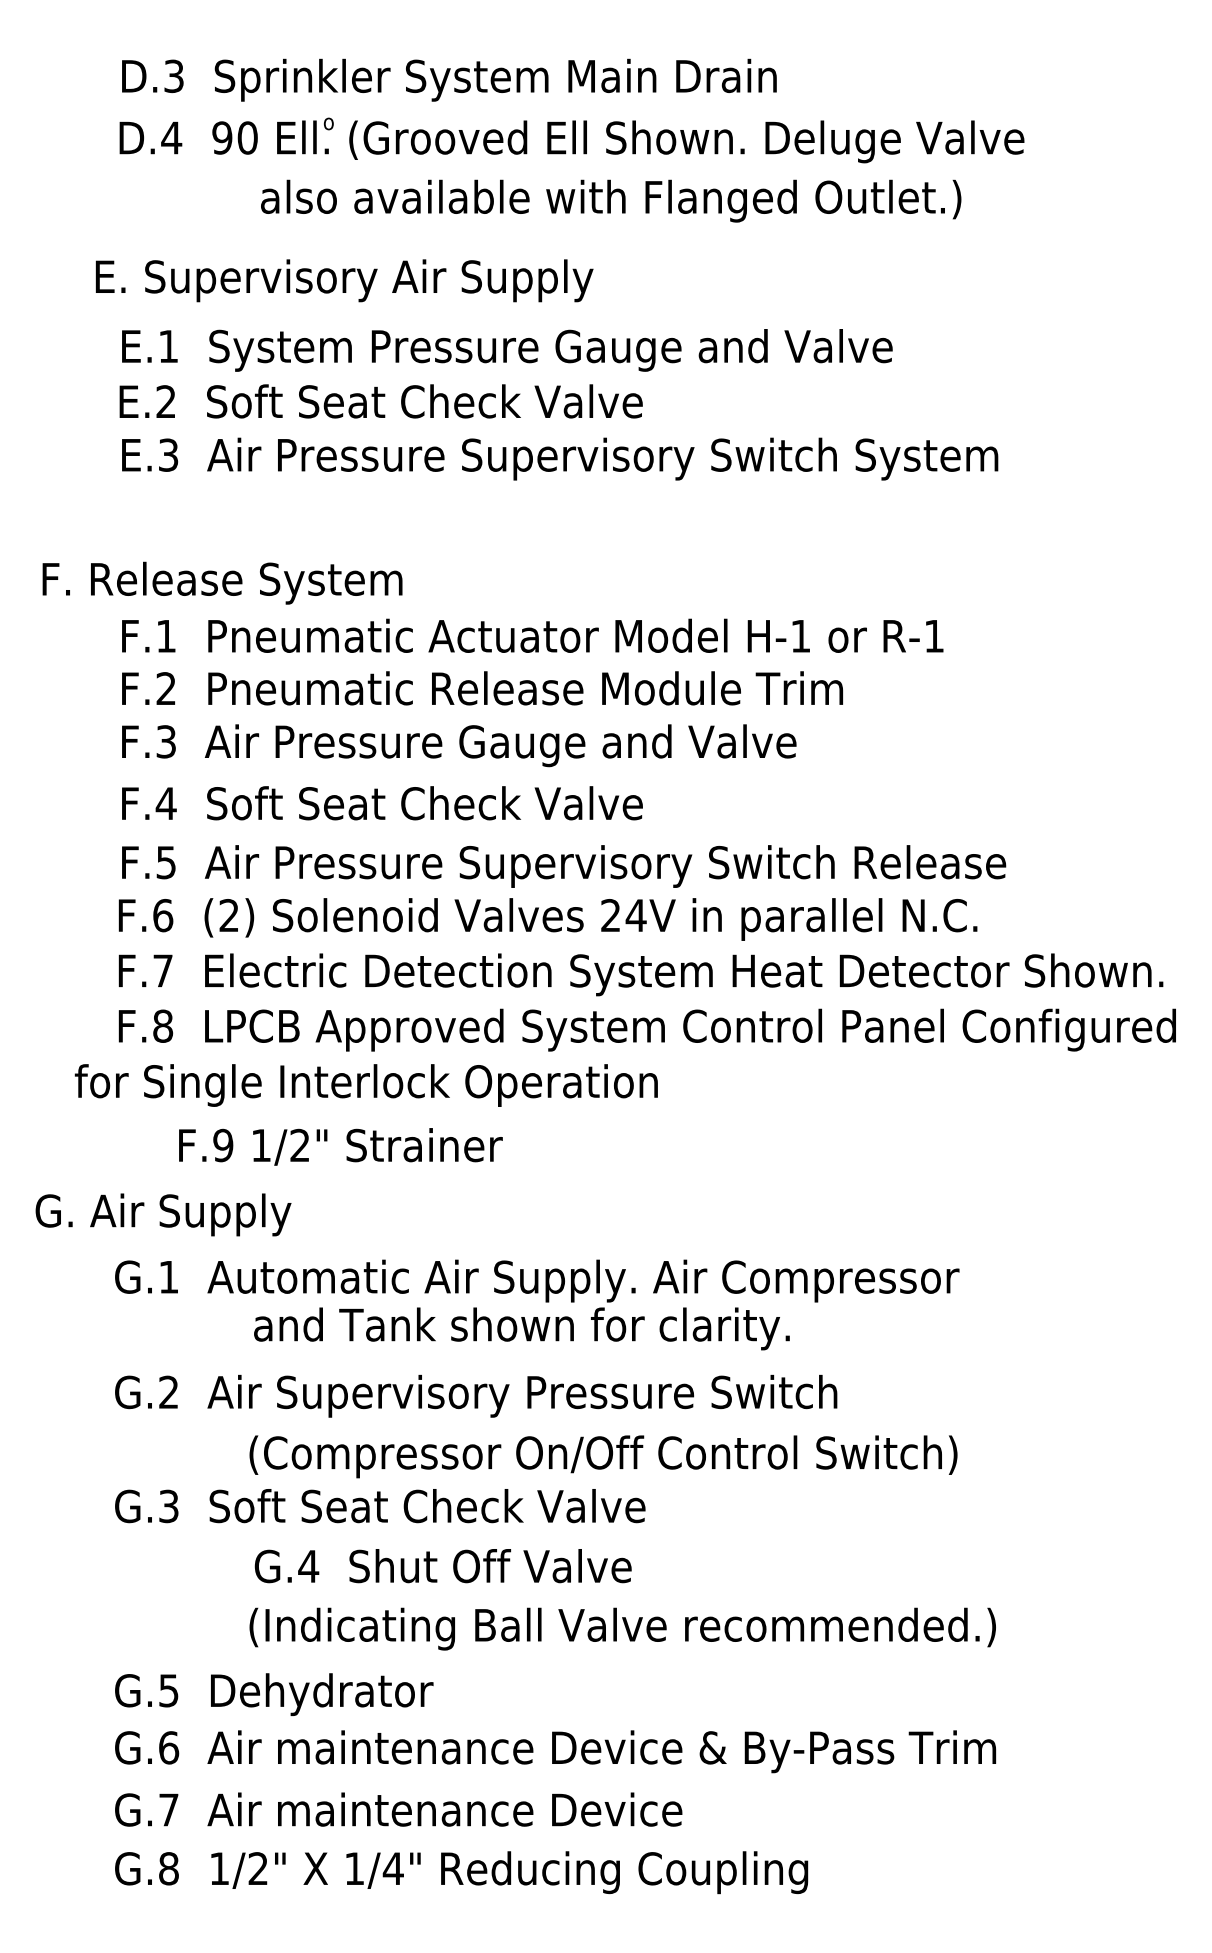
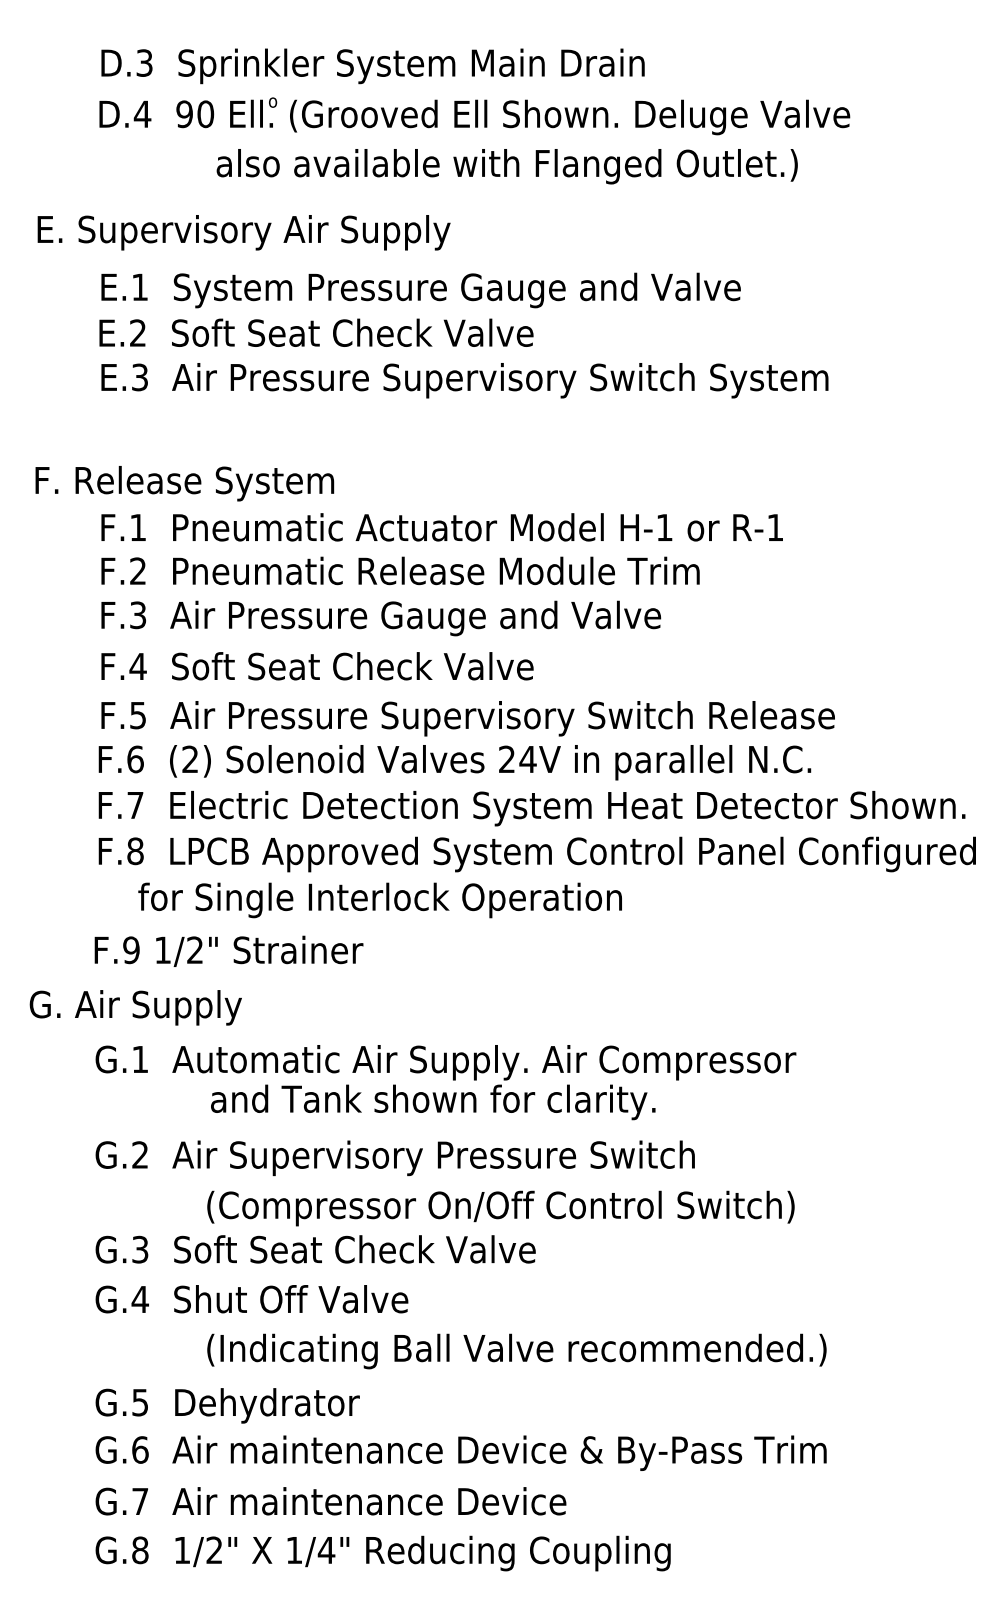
text: (343, 280) -> (243, 232), moved
text: (365, 1085) -> (379, 900), moved
text: (340, 1145) -> (228, 950), moved
text: (442, 1566) -> (251, 1299), moved

